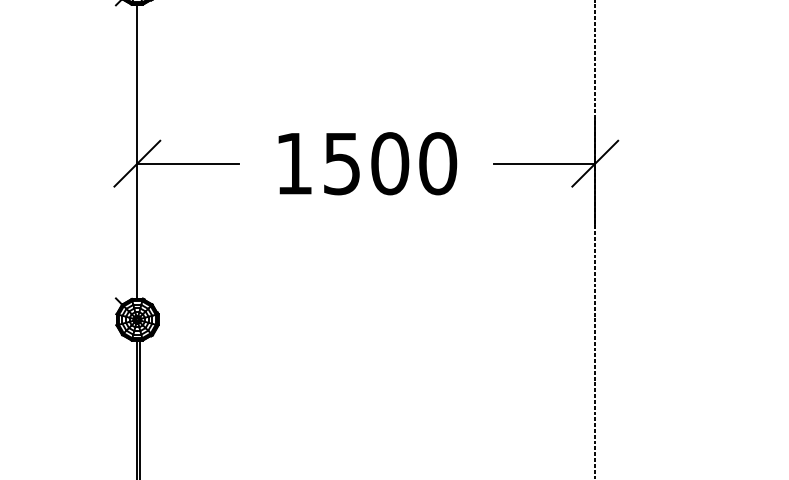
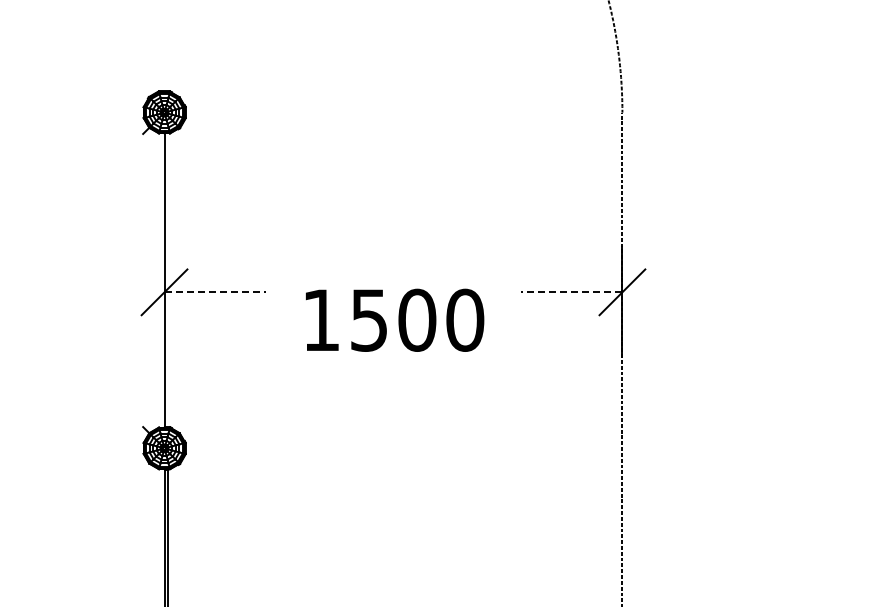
text: (368, 162) -> (395, 319), moved
line: (188, 163) -> (215, 292), solid -> dashed
line: (544, 163) -> (571, 292), solid -> dashed

